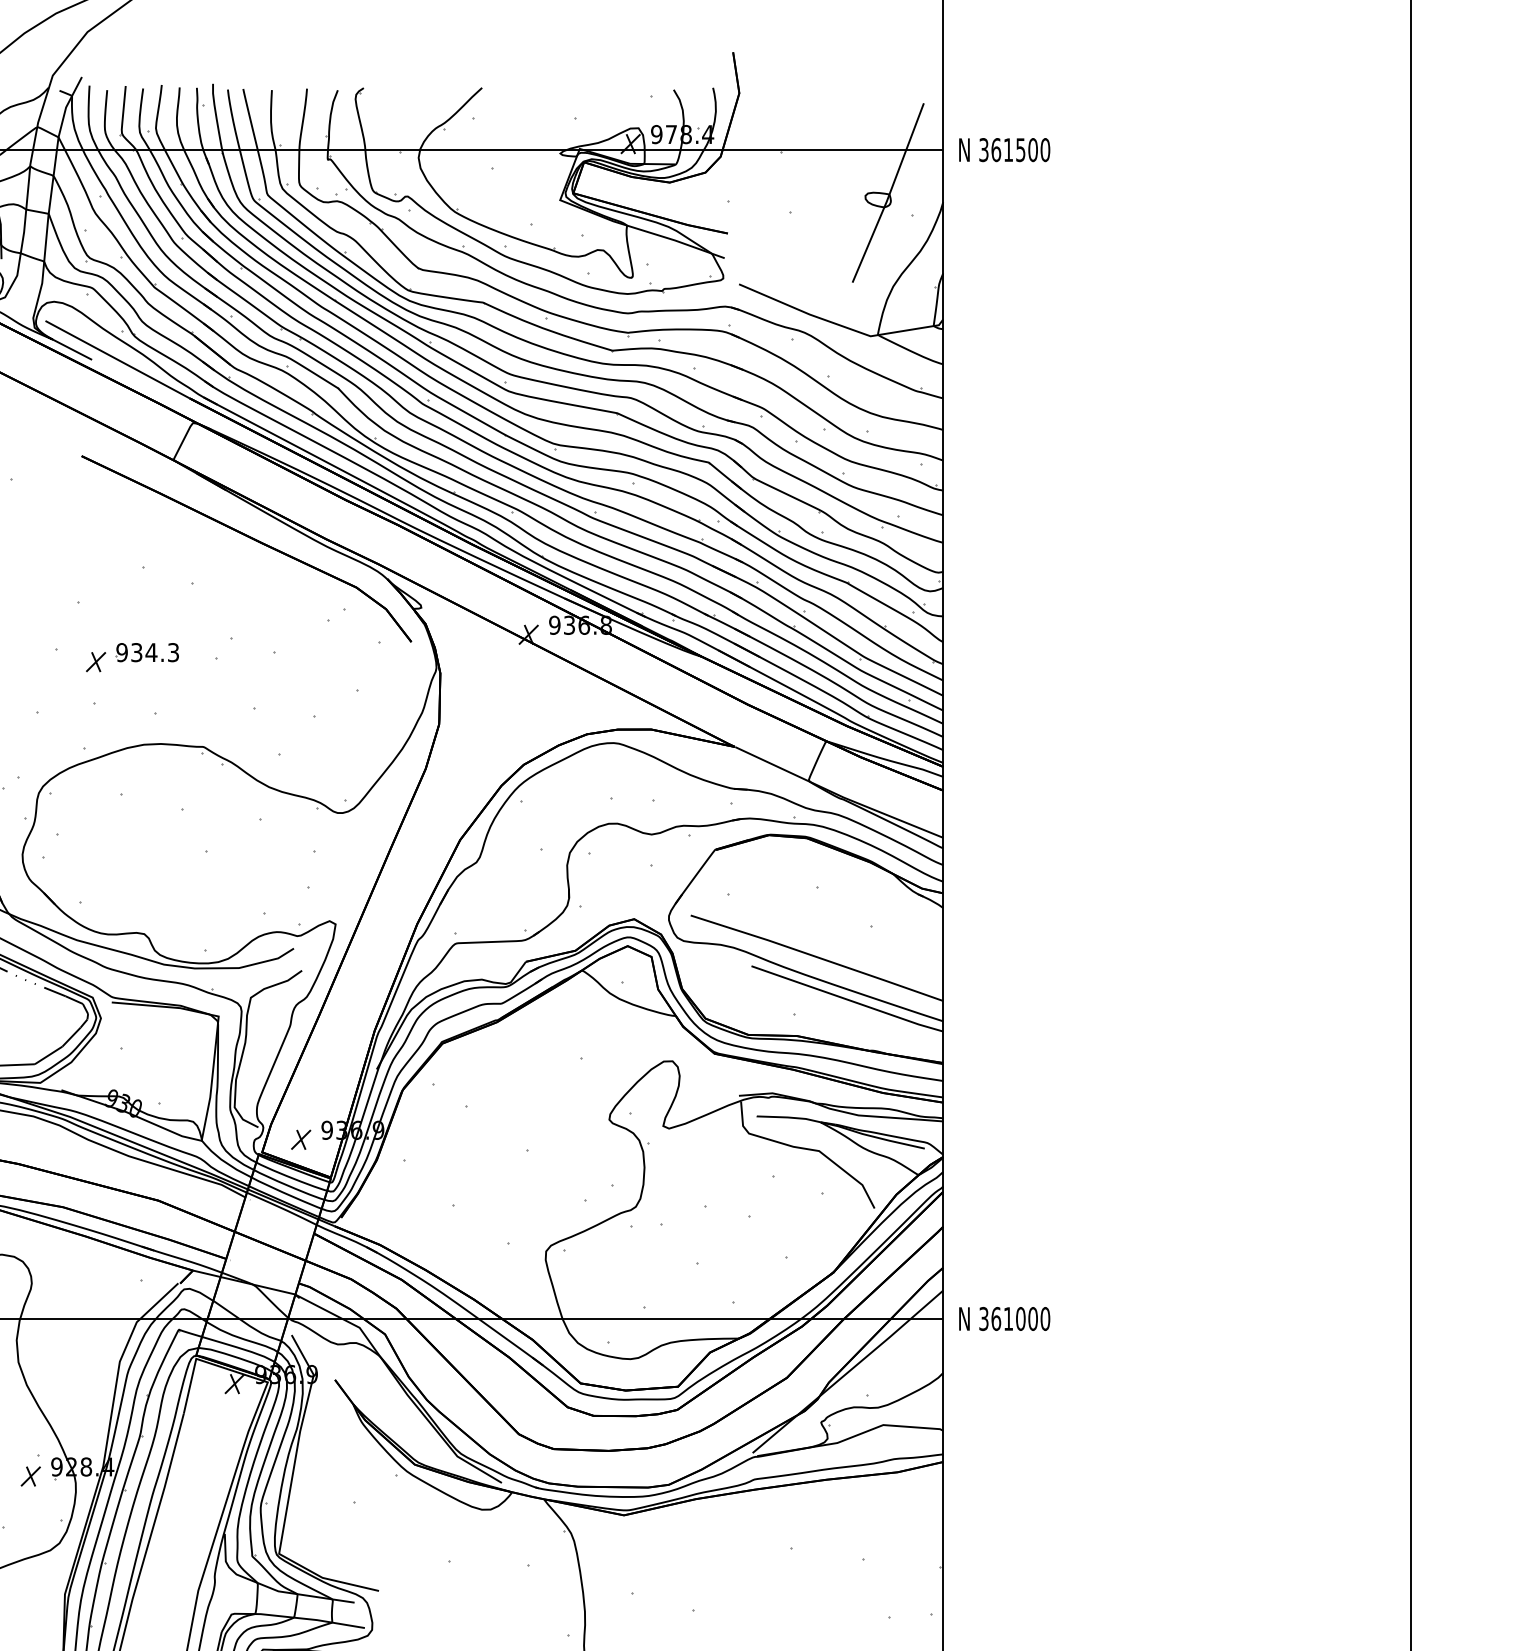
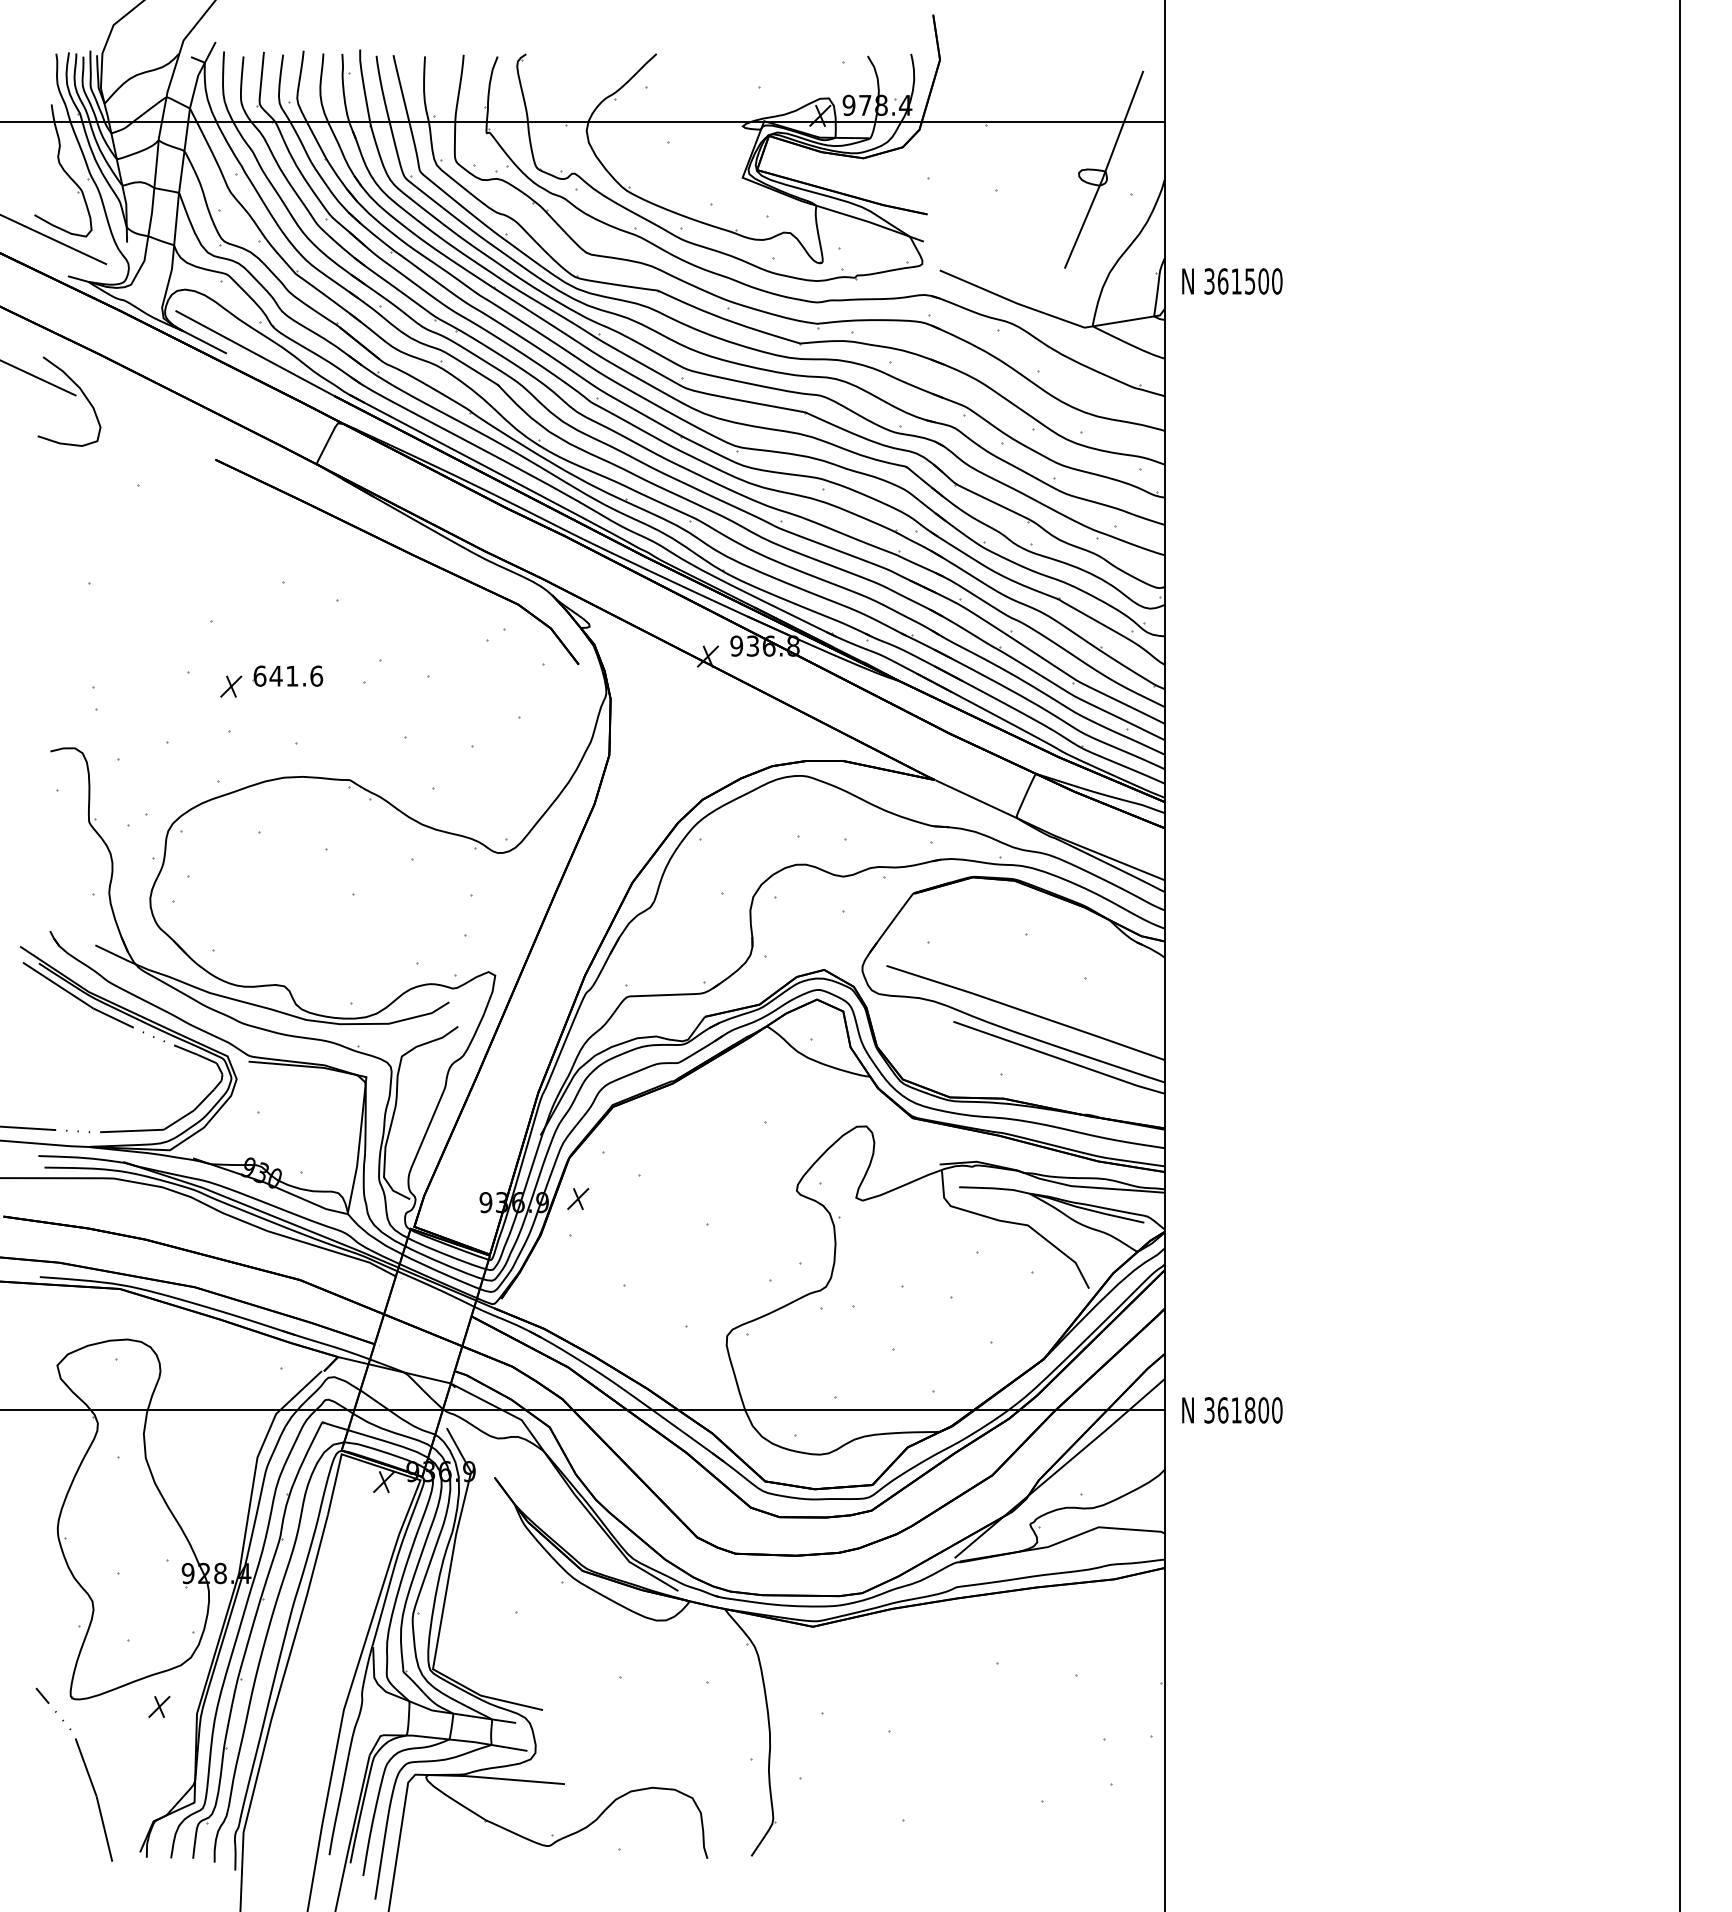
text: (1004, 150) -> (1232, 281), moved
text: (148, 651) -> (288, 675), 934.3 -> 641.6
part: (301, 1139) -> (578, 1198), moved
text: (1020, 1319) -> (1249, 1410), 361000 -> 361800
part: (30, 1476) -> (159, 1706), moved

